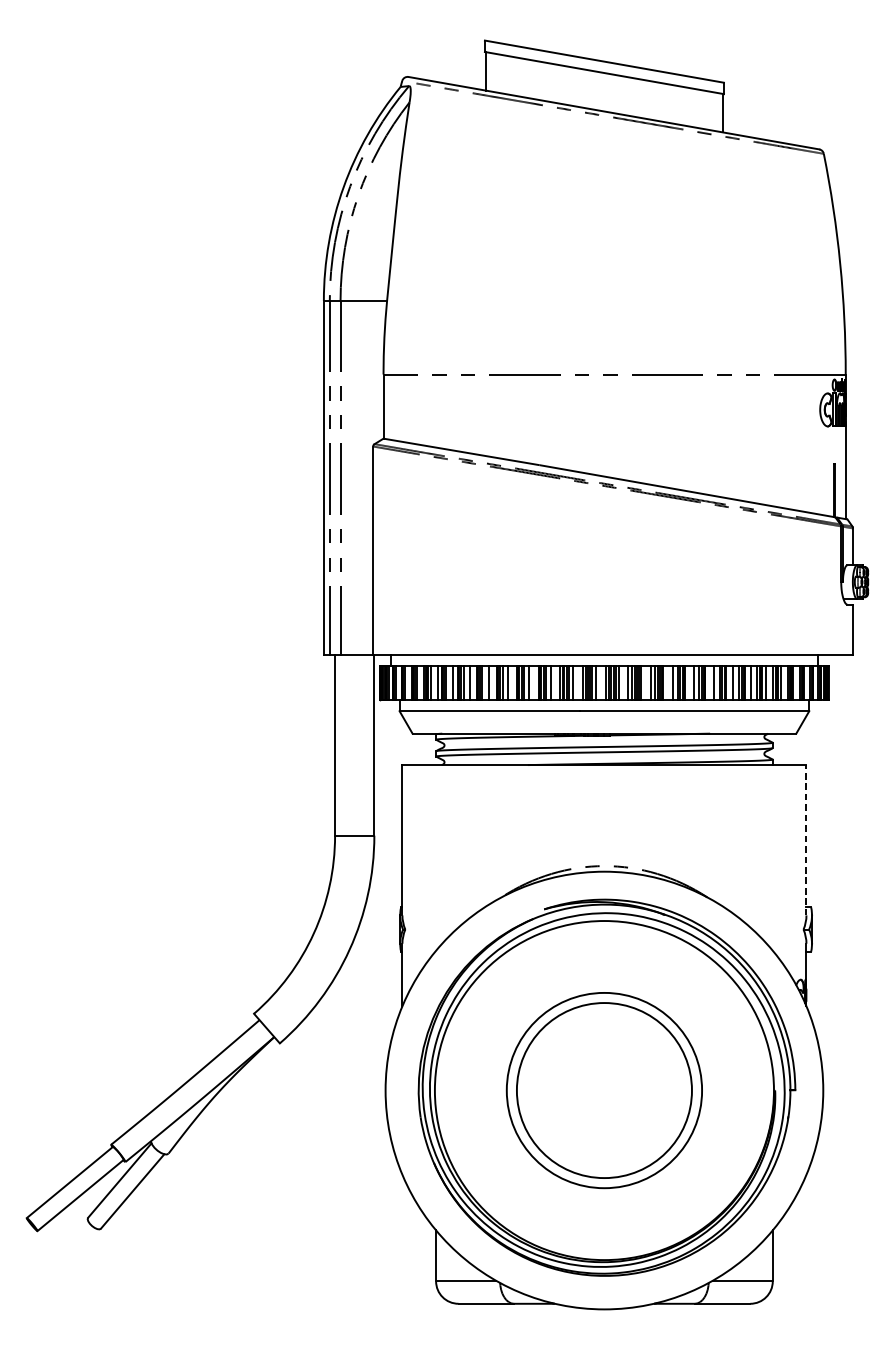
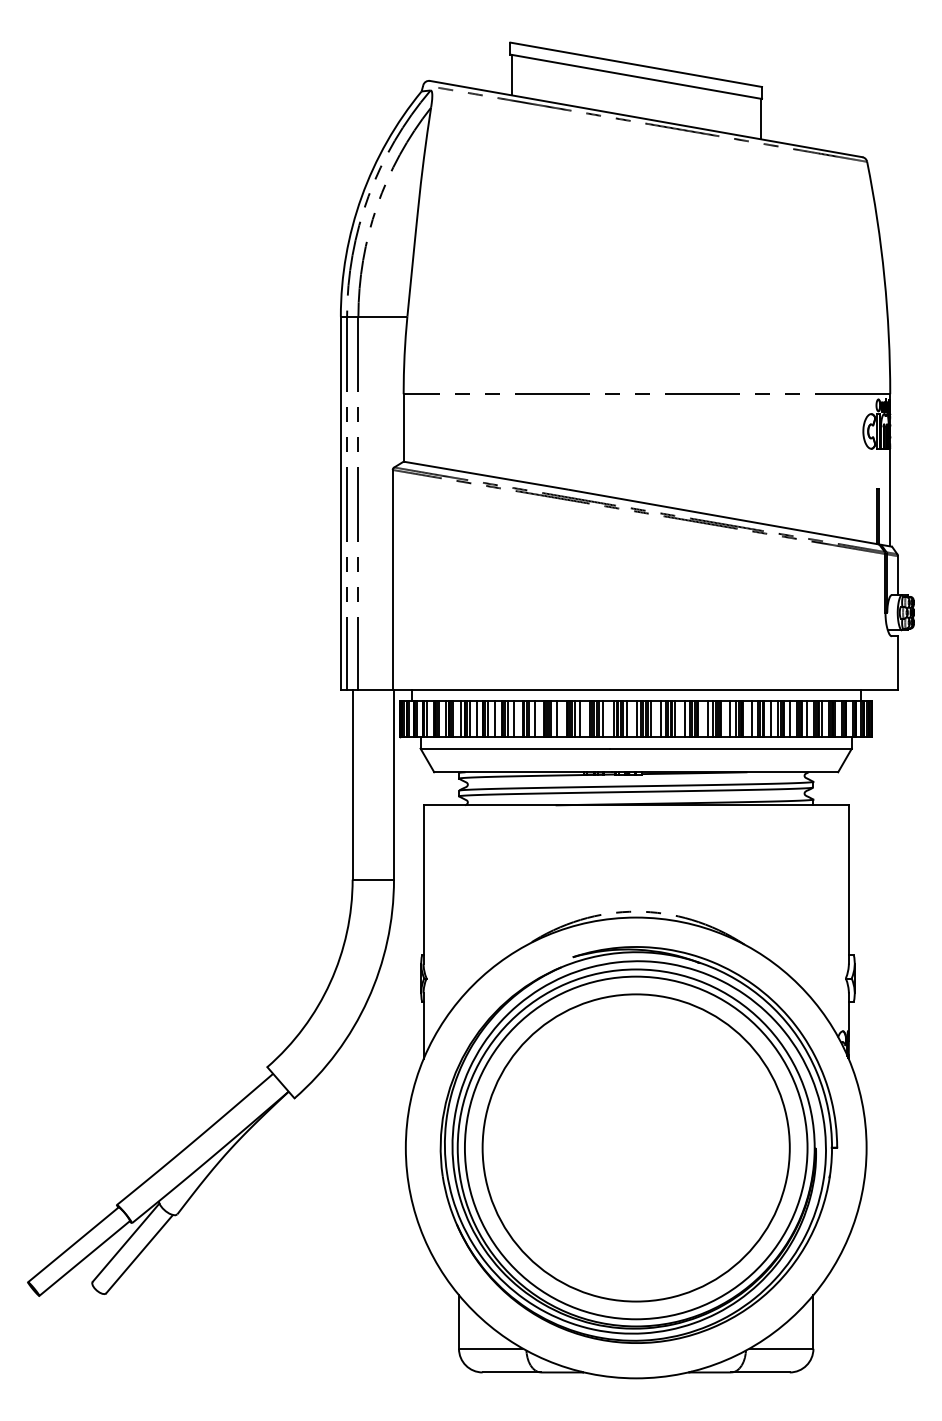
line: (806, 839) -> (848, 883), dashed -> solid
circle: (603, 1090) -> (635, 1147), size x1.67
circle: (603, 1090) -> (635, 1147), size x1.67

